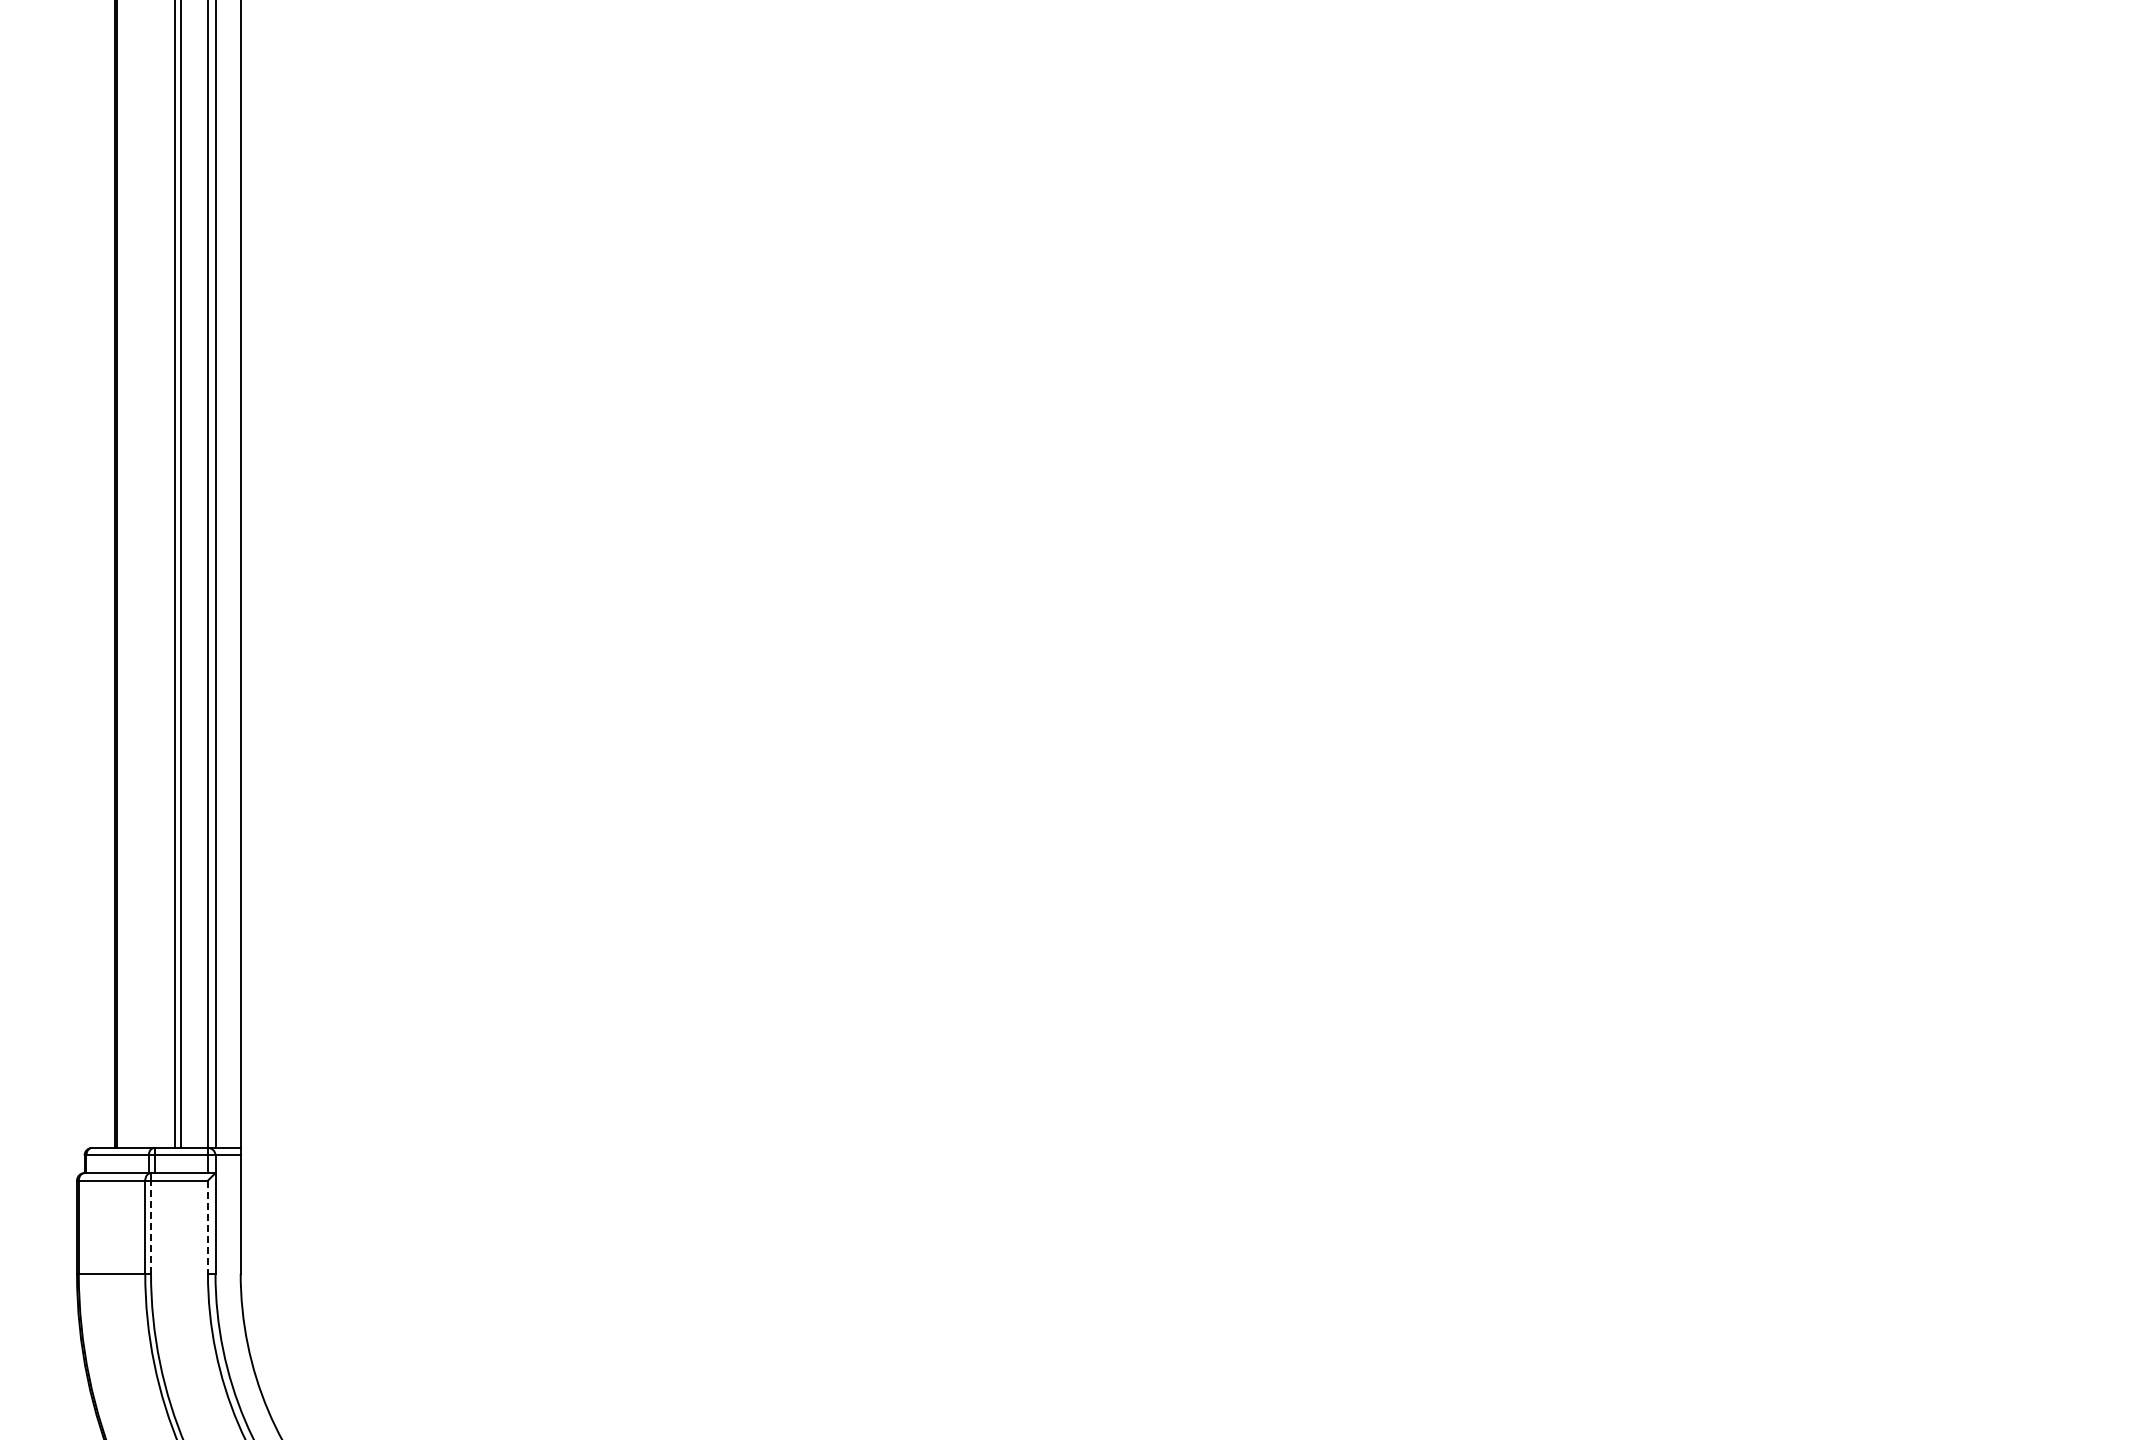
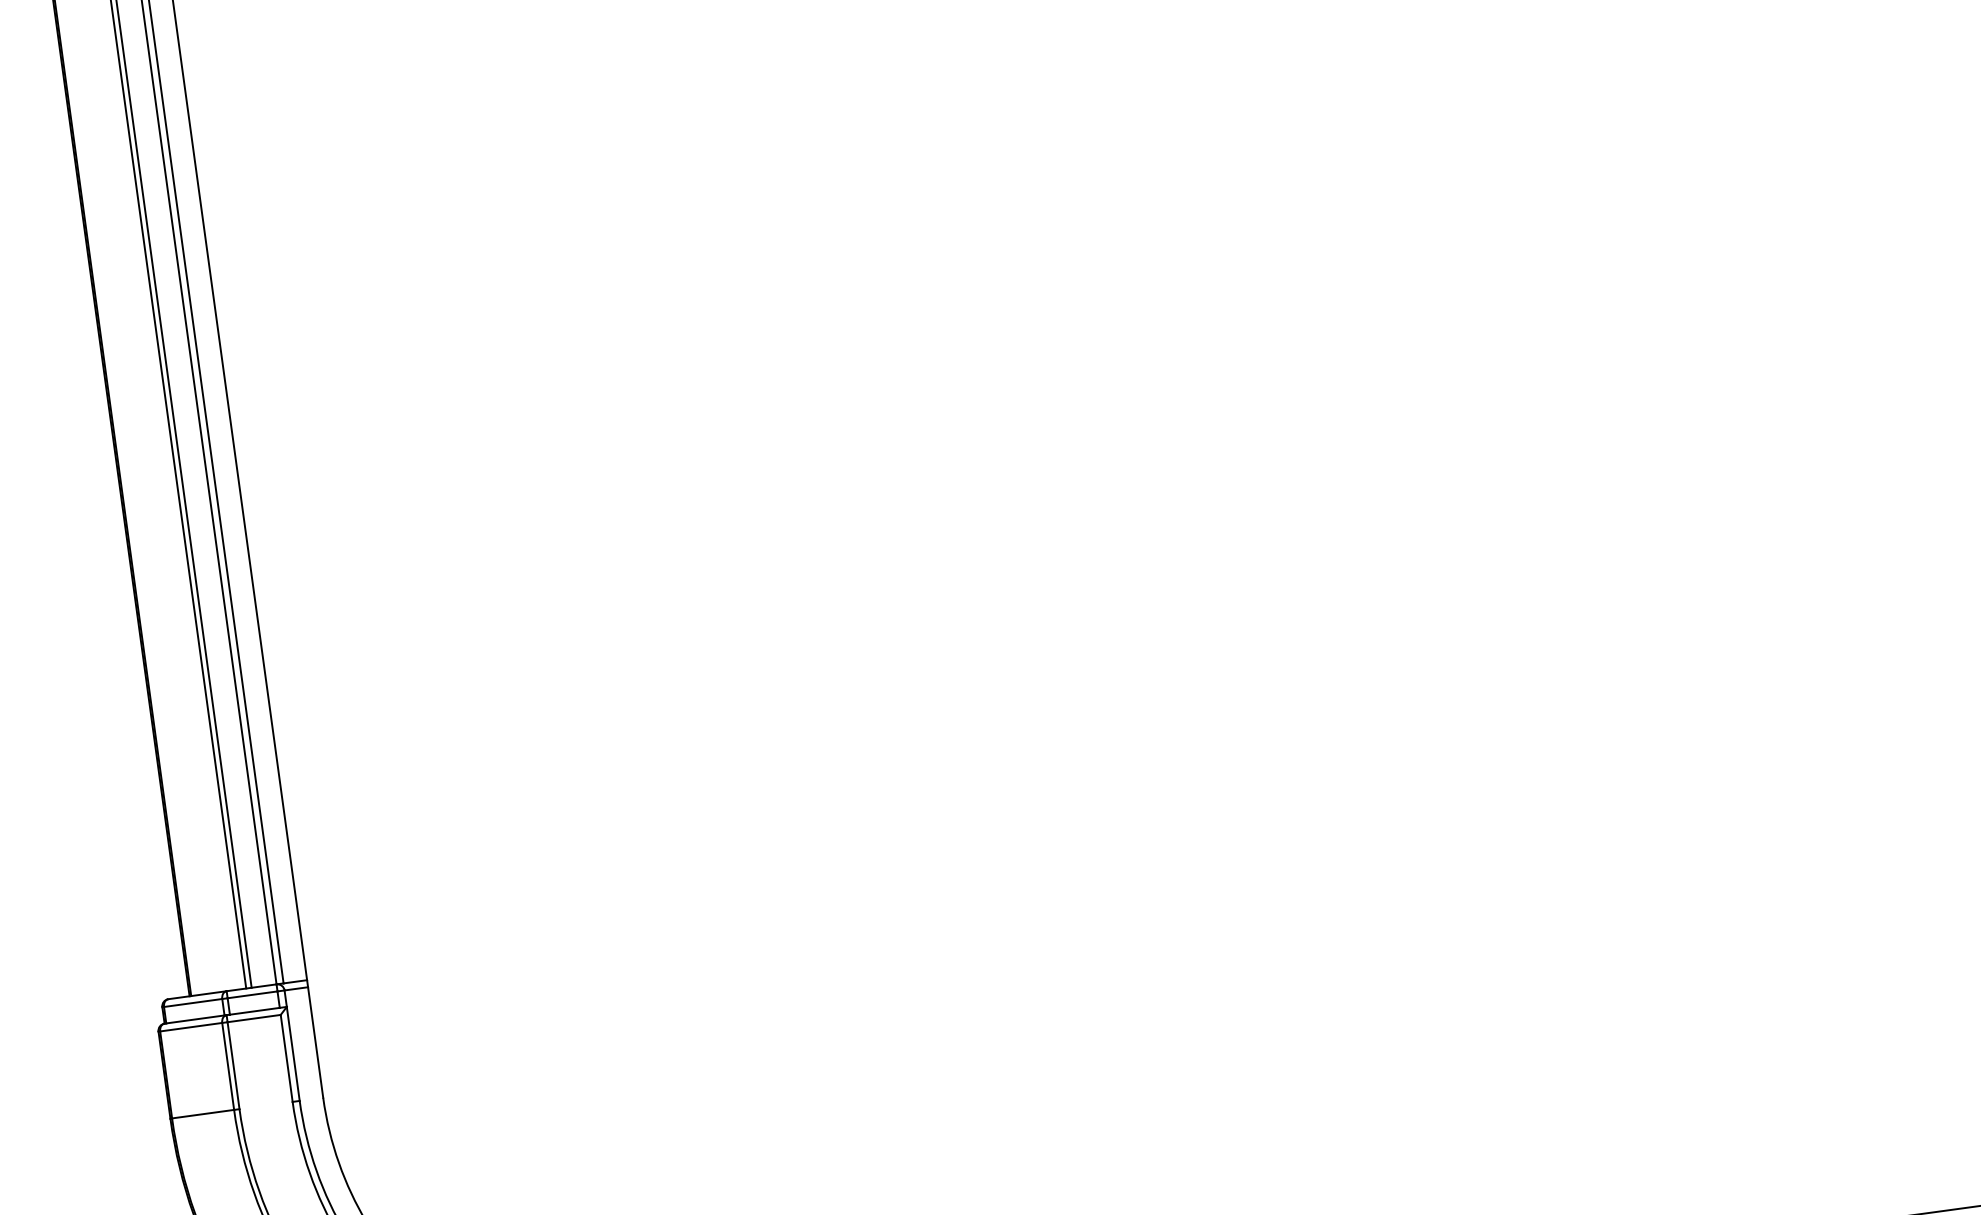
line: (151, 1227) -> (234, 1065), dashed -> solid
line: (207, 1227) -> (286, 1058), dashed -> solid

